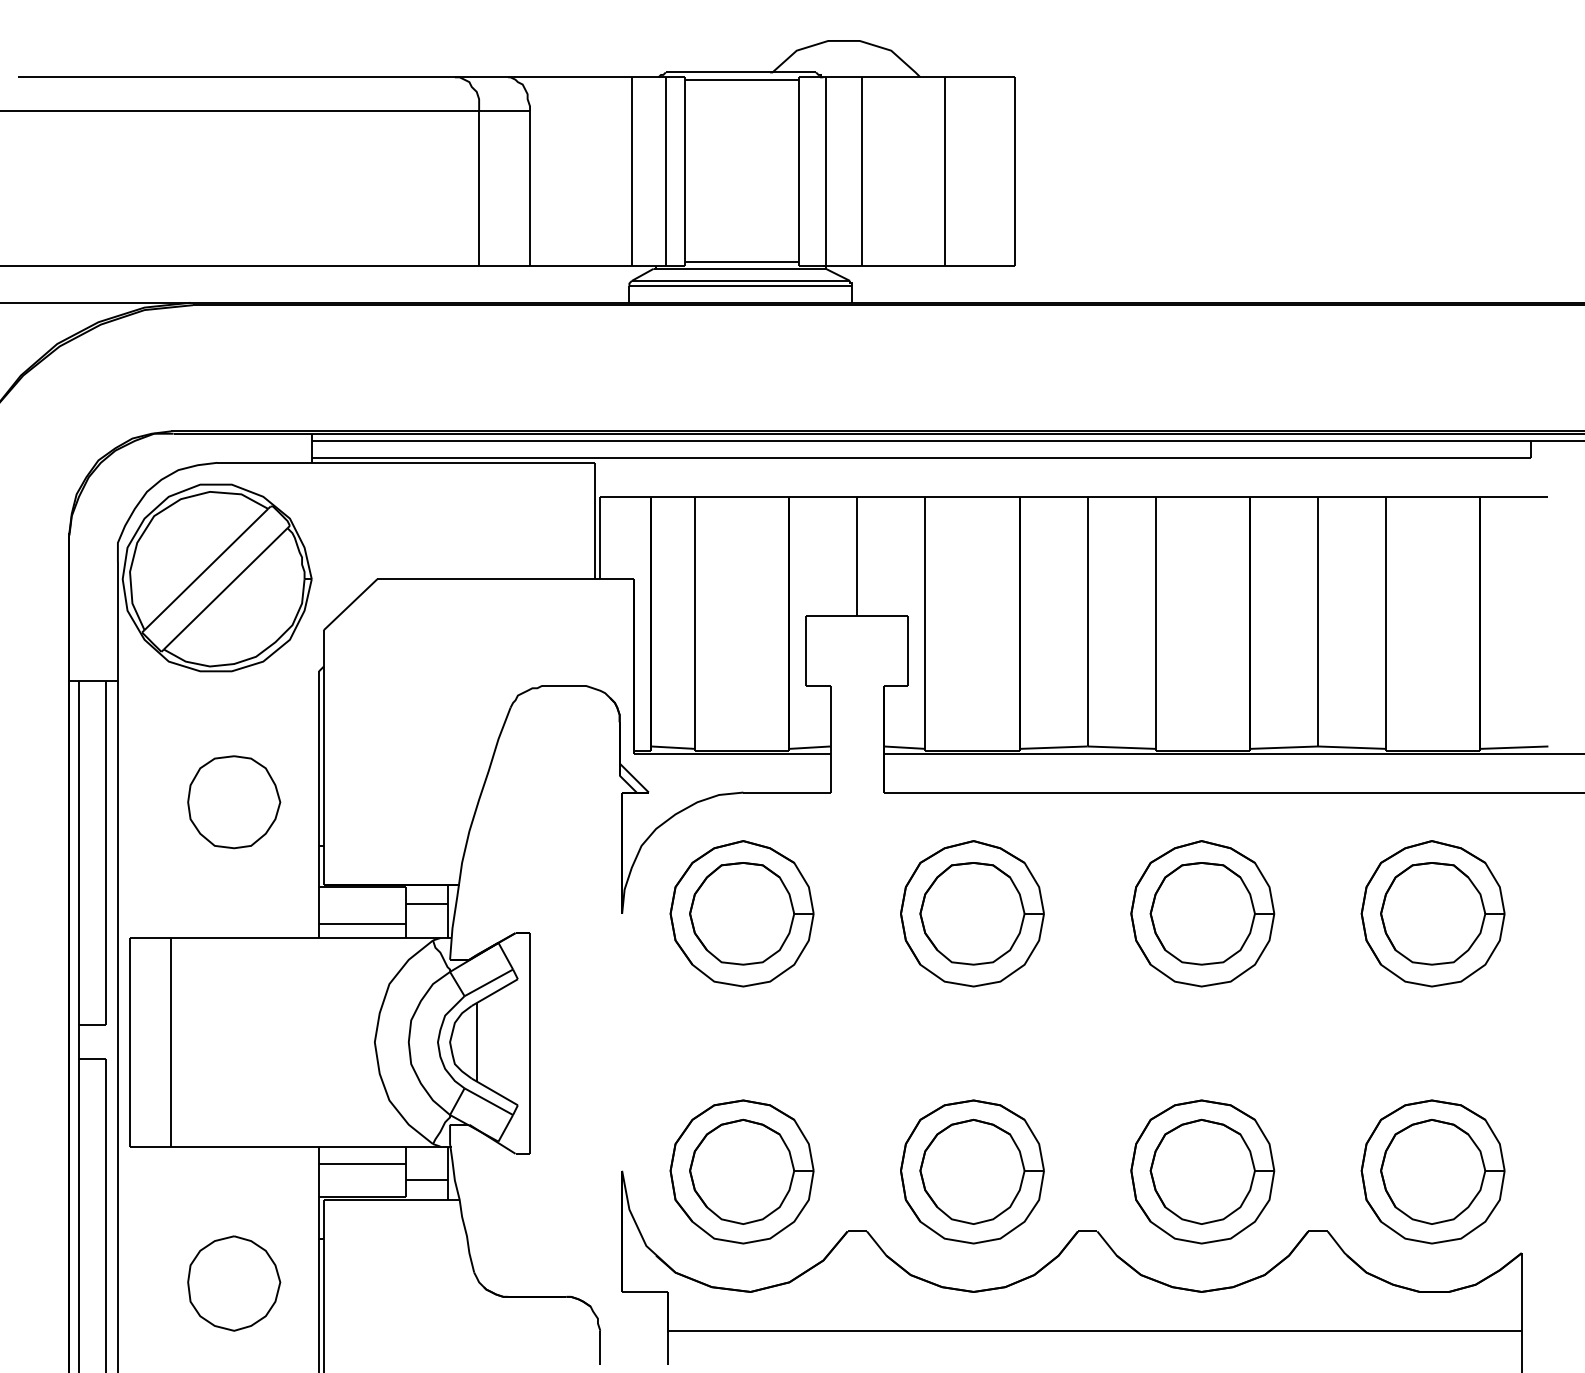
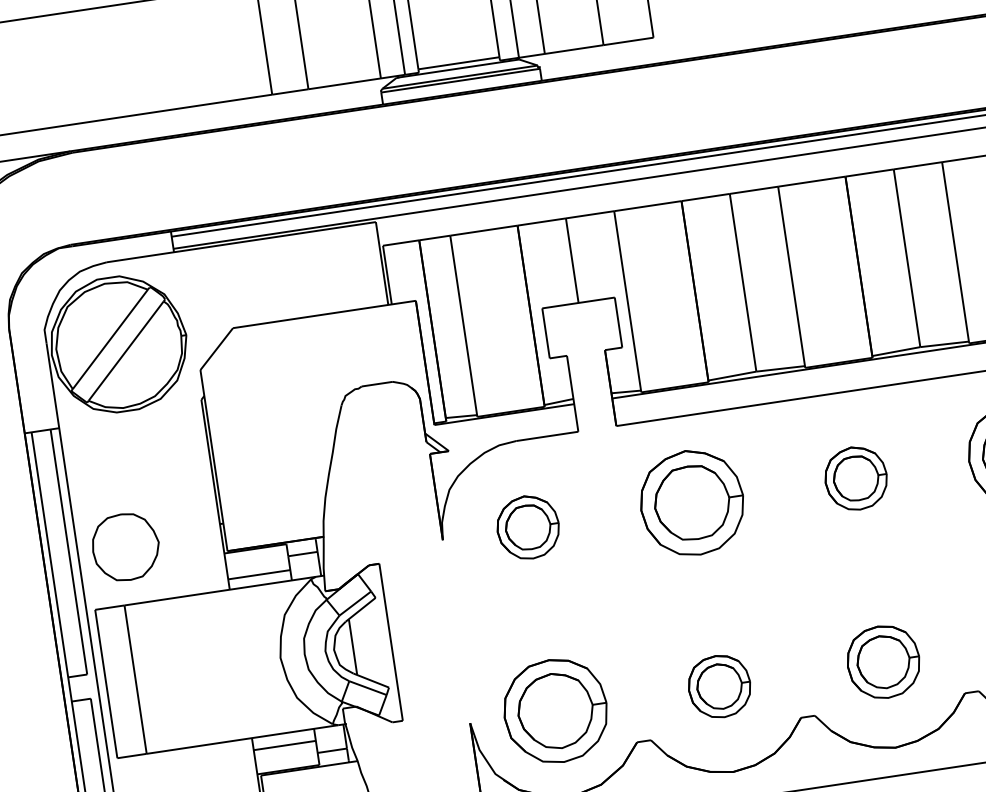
part: (234, 802) -> (126, 547), moved
part: (741, 913) -> (527, 527), size x0.6
part: (1202, 913) -> (855, 478), size x0.6
part: (972, 1171) -> (719, 686), size x0.6
part: (1202, 1171) -> (883, 661), size x0.7

